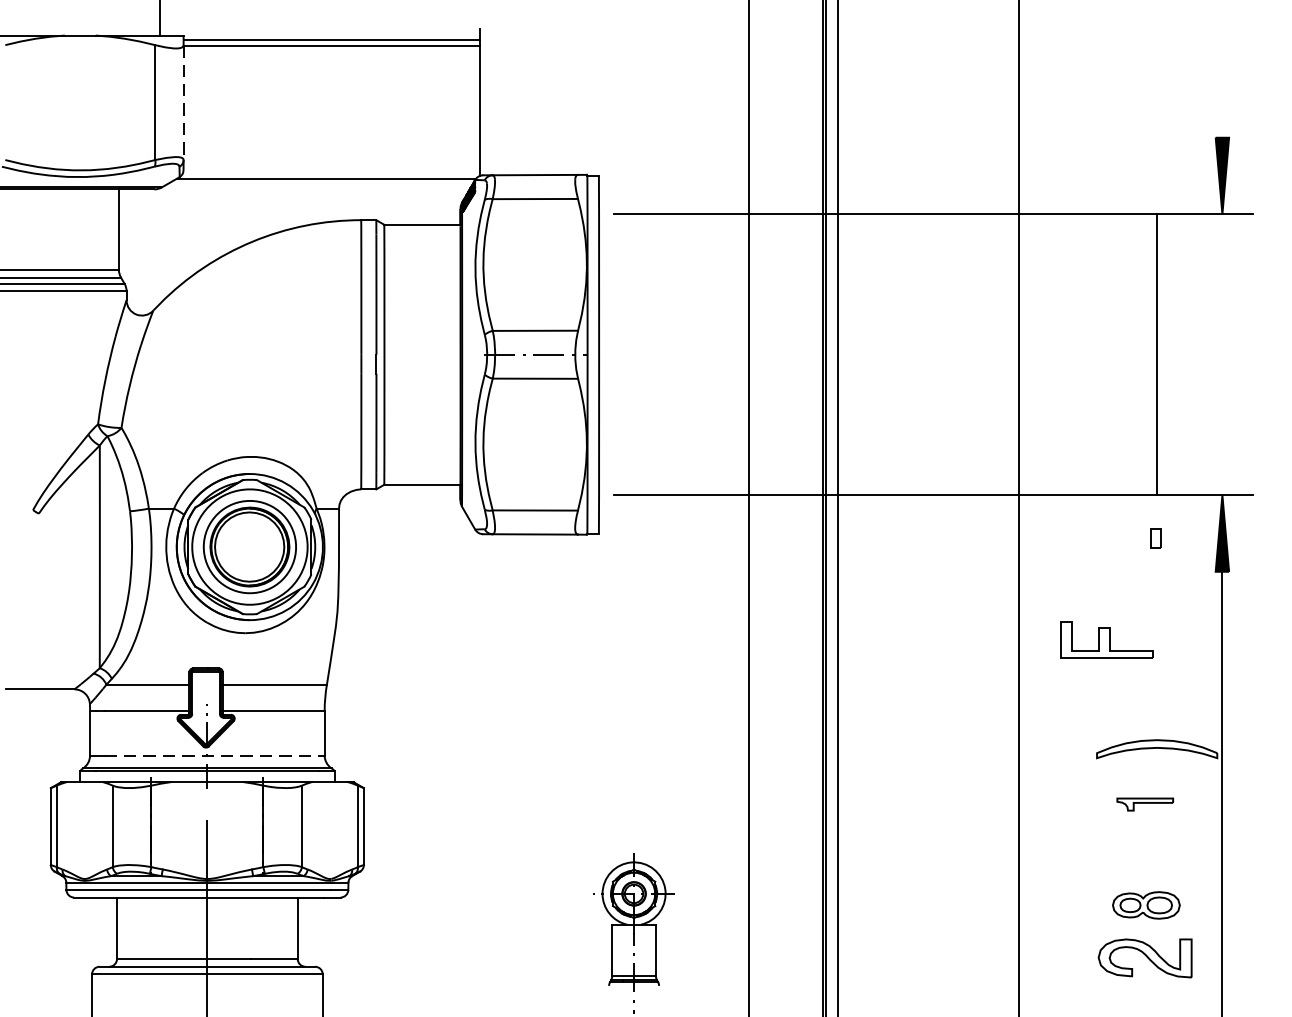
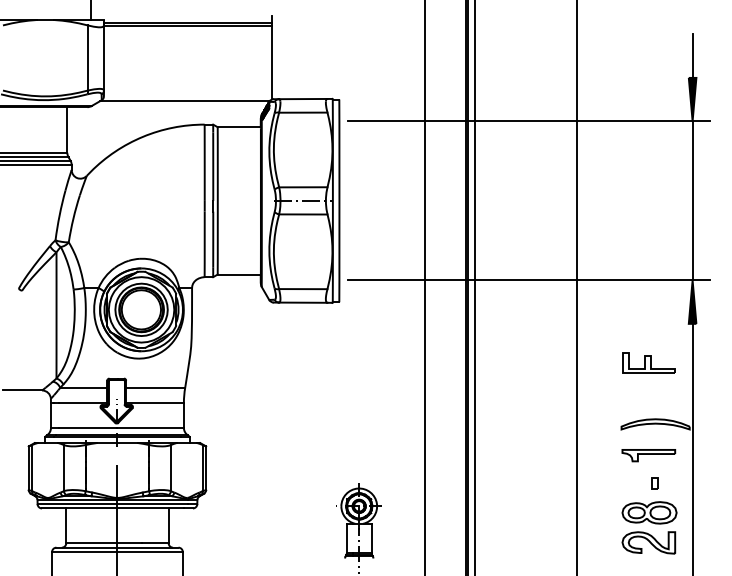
line: (1222, 98) -> (692, 55), added
line: (184, 103) -> (104, 58), dashed -> solid
line: (1156, 354) -> (692, 200), moved
part: (1155, 539) -> (654, 483), moved
part: (1105, 639) -> (648, 362), moved
line: (216, 754) -> (122, 427), dashed -> solid
part: (1144, 804) -> (648, 455), size x1.67
part: (1146, 904) -> (649, 512), size x1.43

